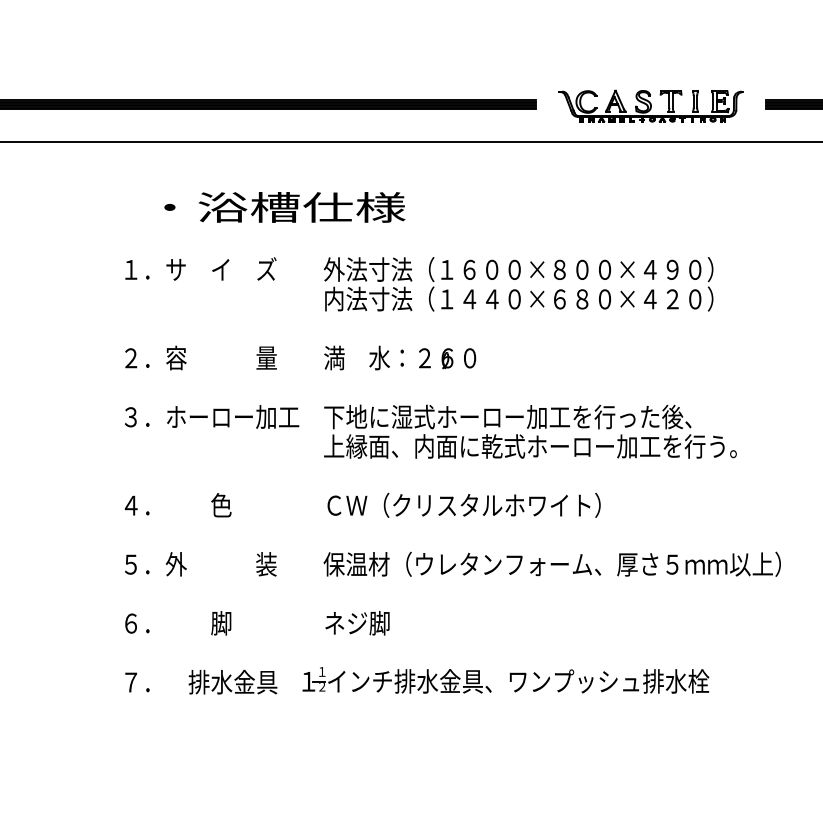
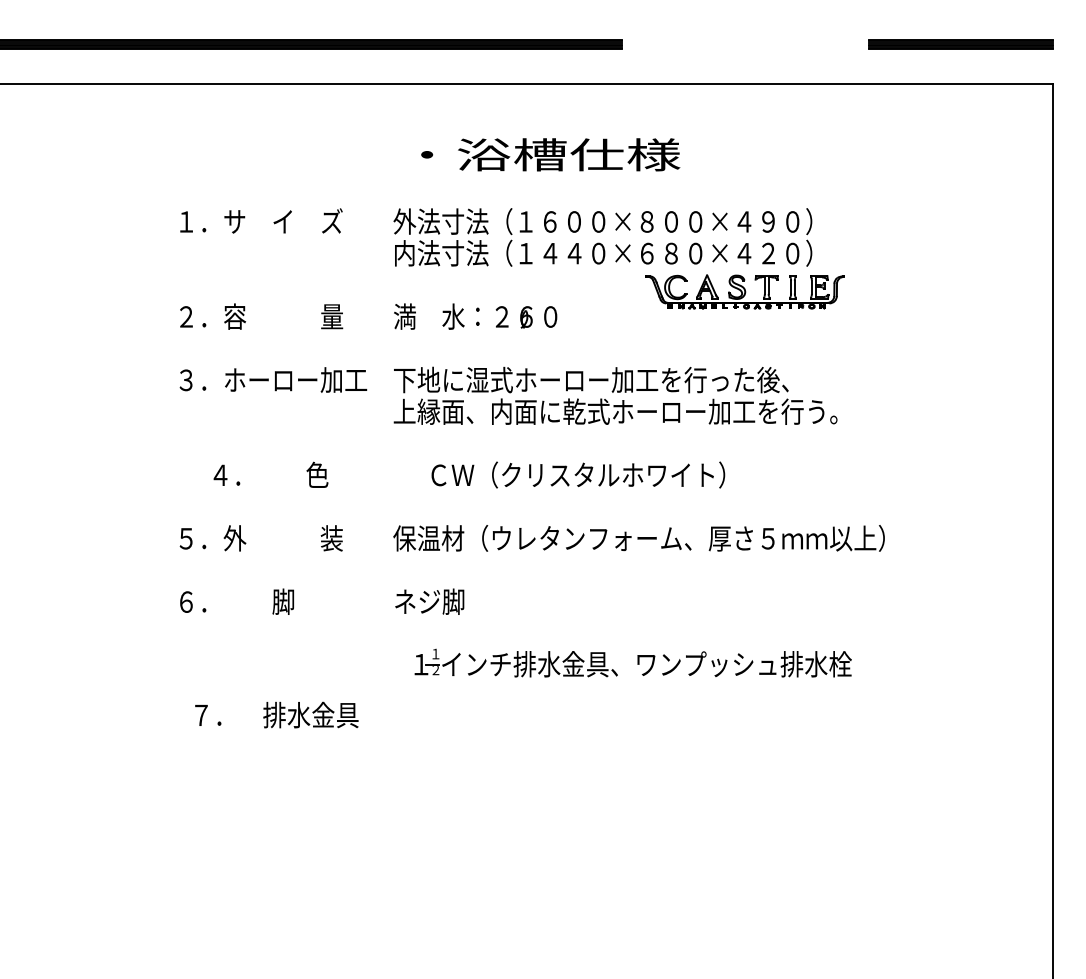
part: (650, 105) -> (744, 291), moved
text: (284, 207) -> (550, 154), moved
text: (362, 504) -> (469, 474), moved
part: (505, 679) -> (632, 662), moved
text: (200, 681) -> (276, 714), moved

